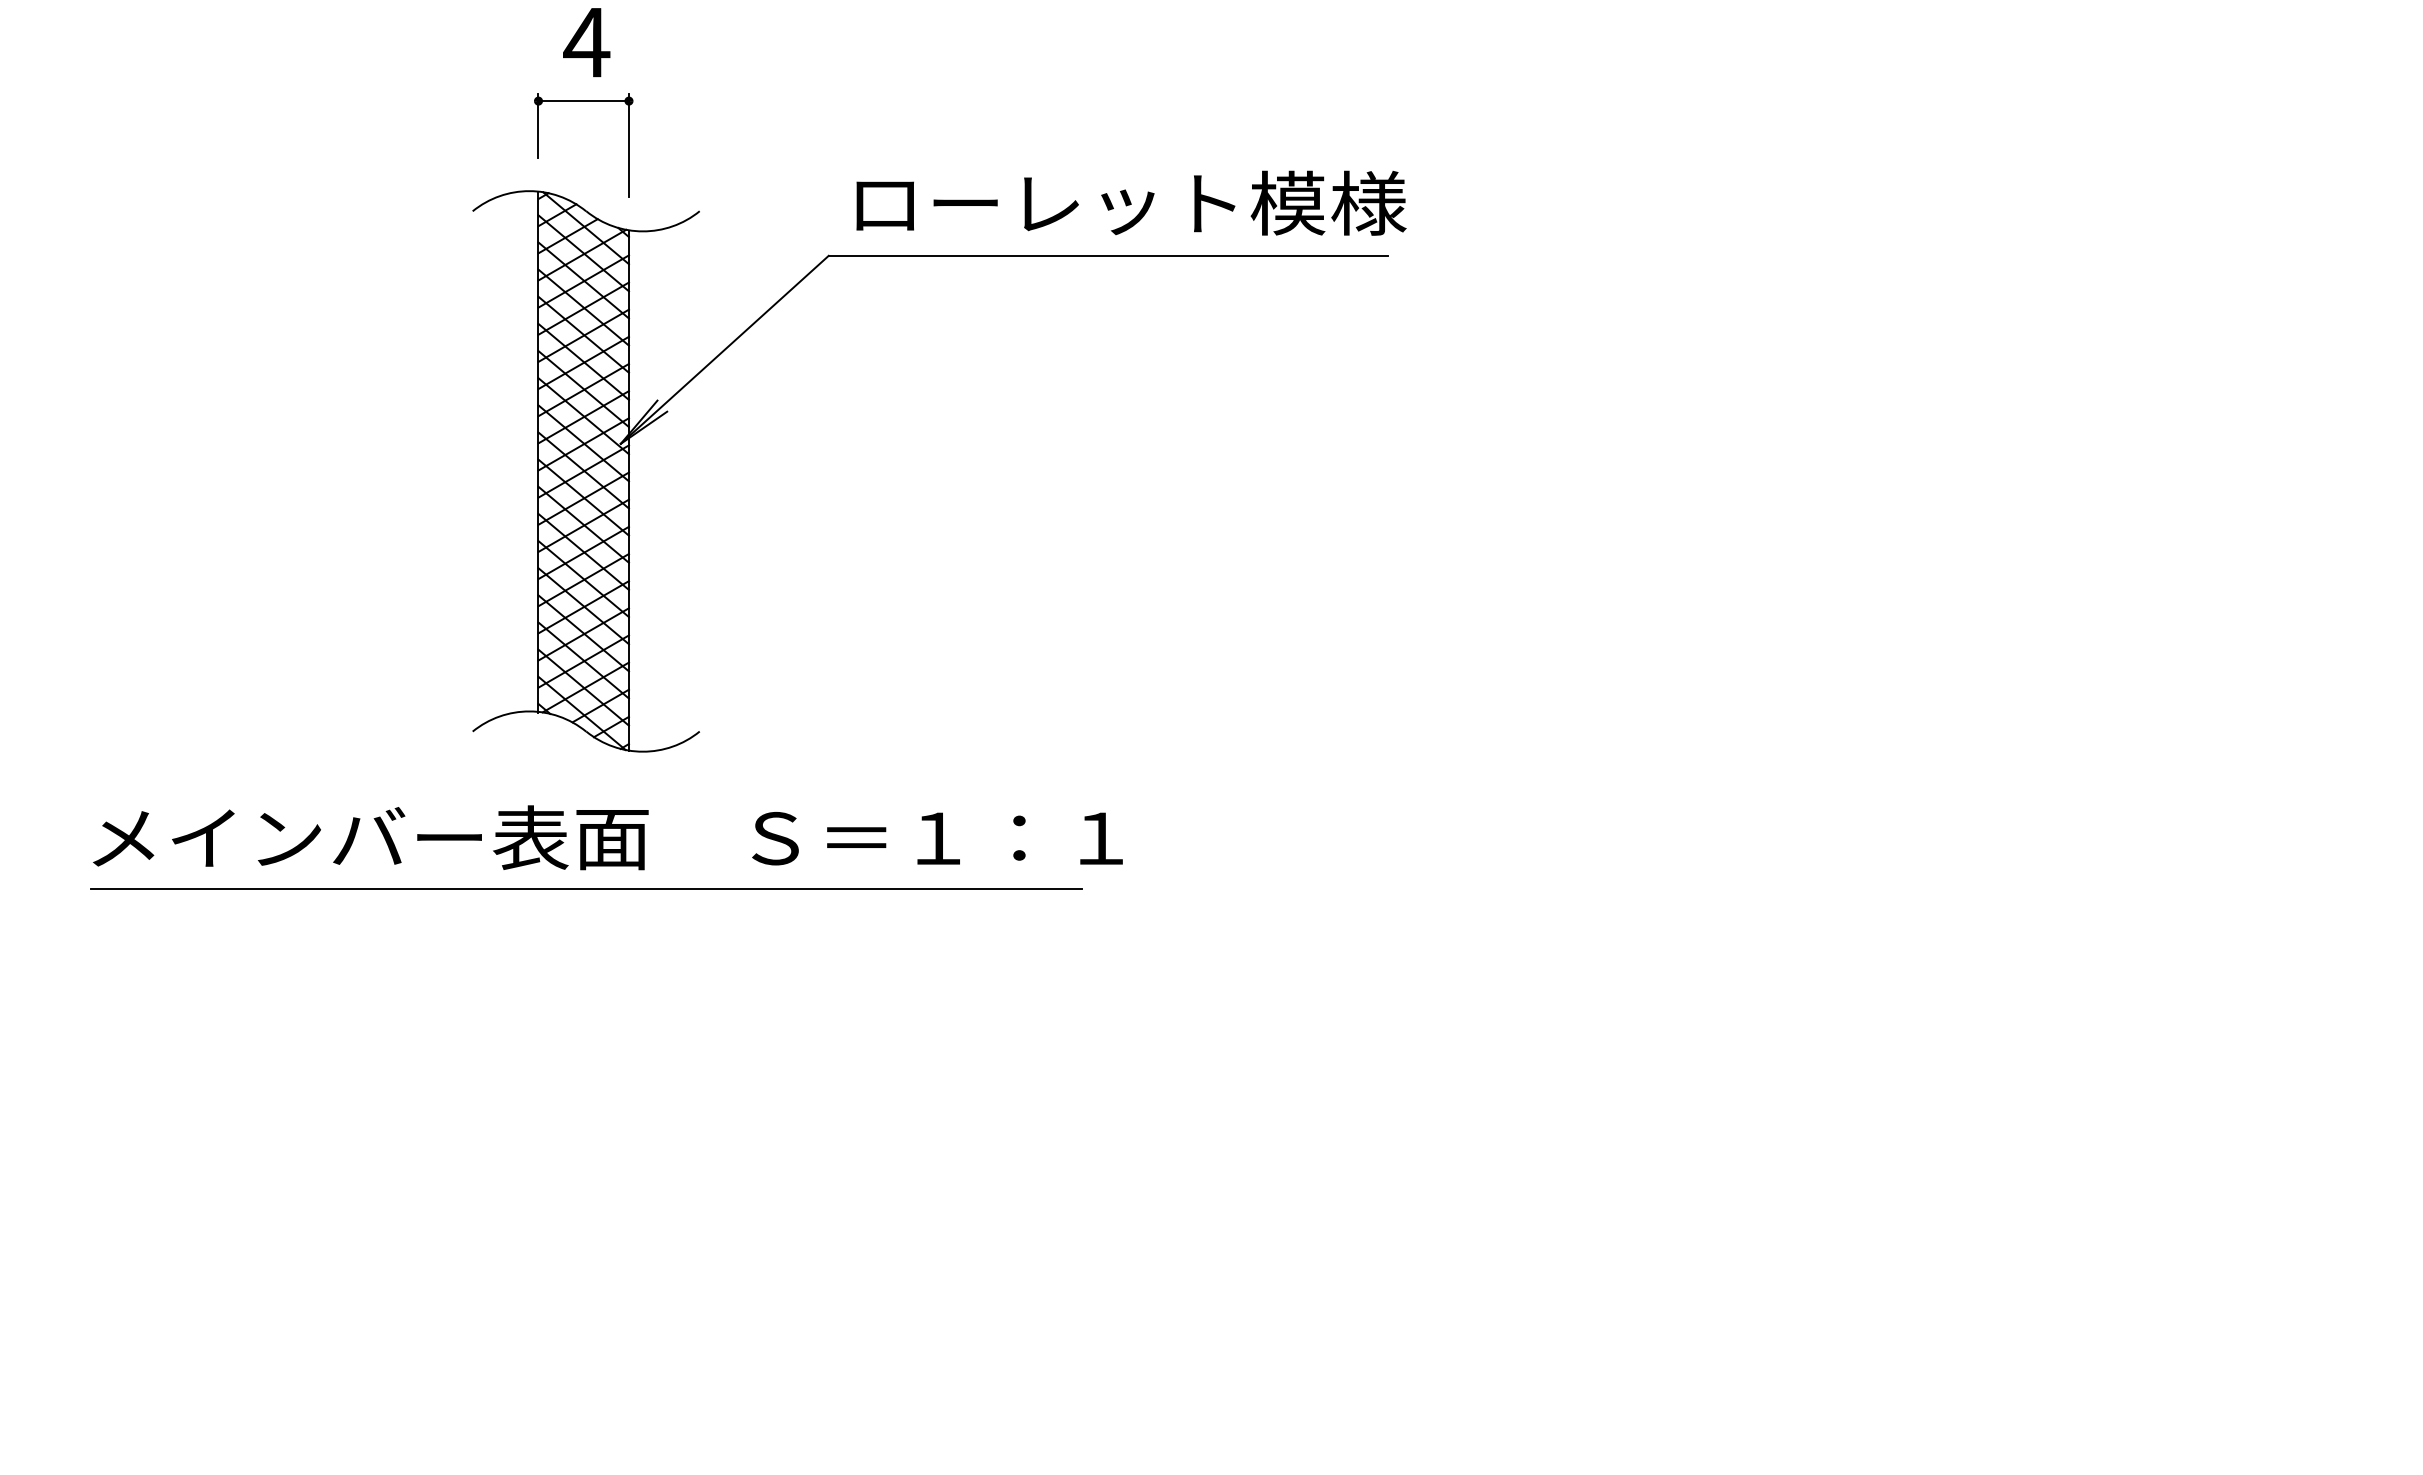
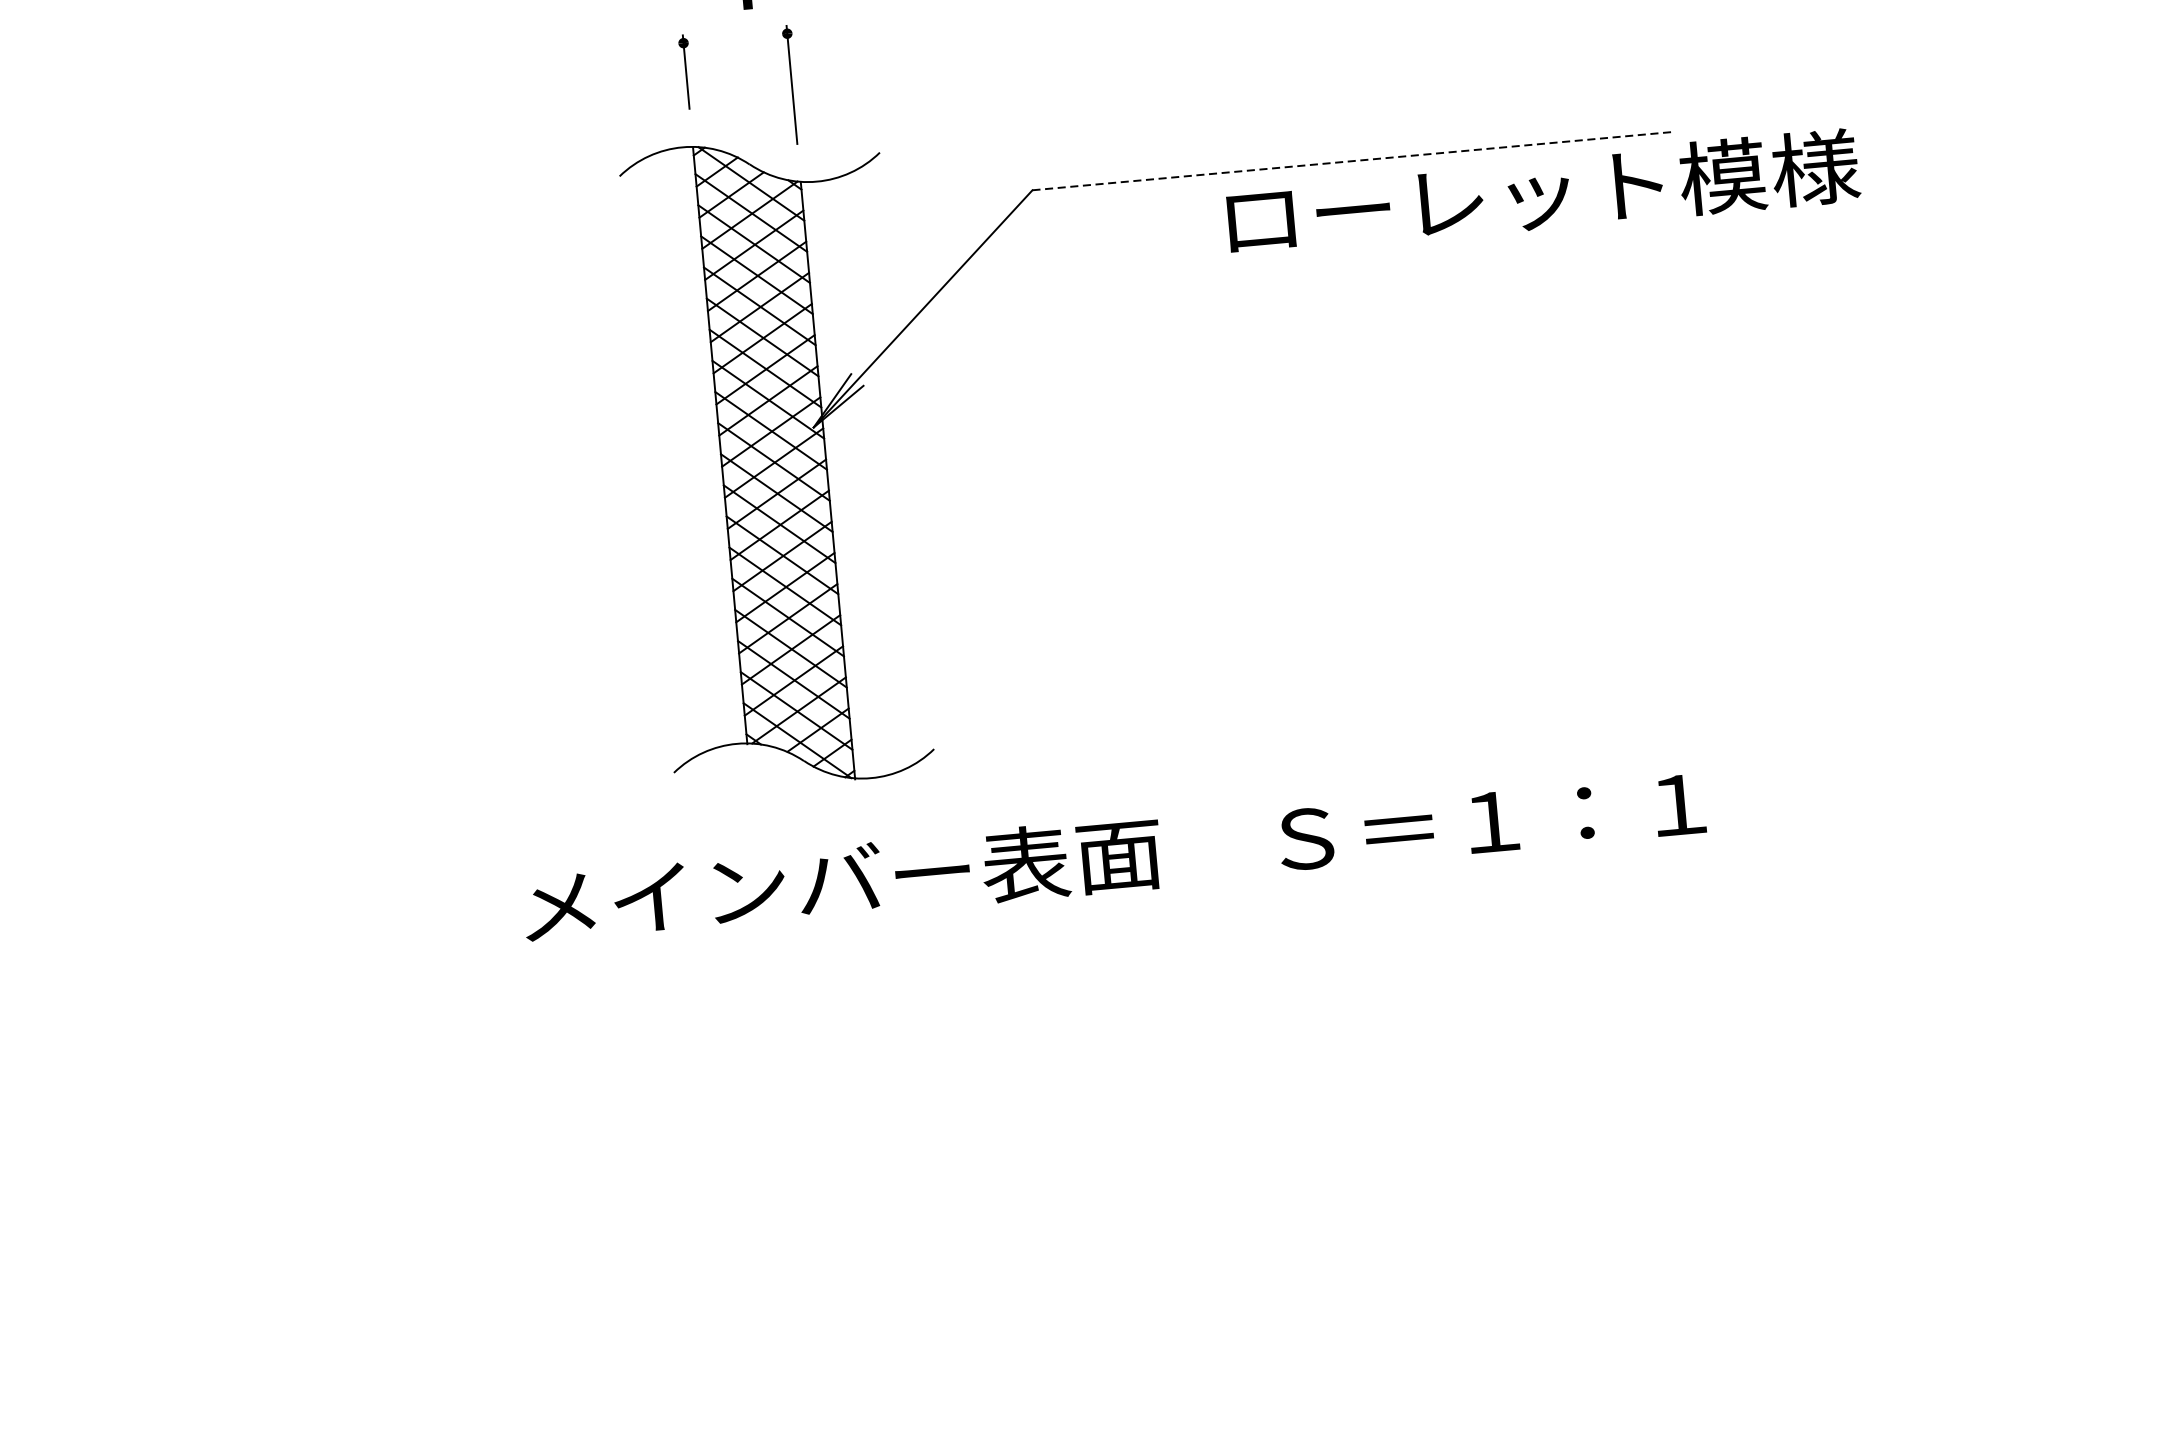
line: (583, 101) -> (735, 38), removed
text: (1131, 202) -> (1543, 191), moved
line: (1108, 255) -> (1353, 160), solid -> dashed
text: (607, 837) -> (1113, 855), moved
line: (586, 888) -> (820, 940), removed

